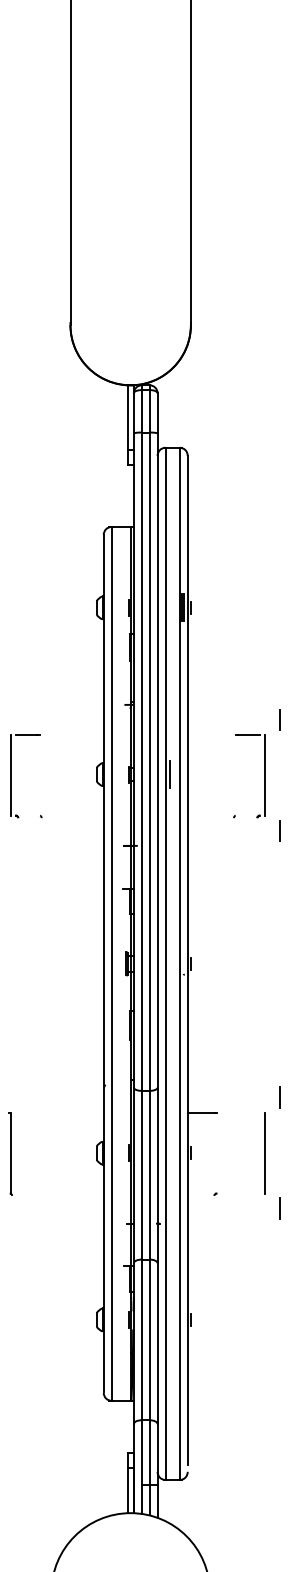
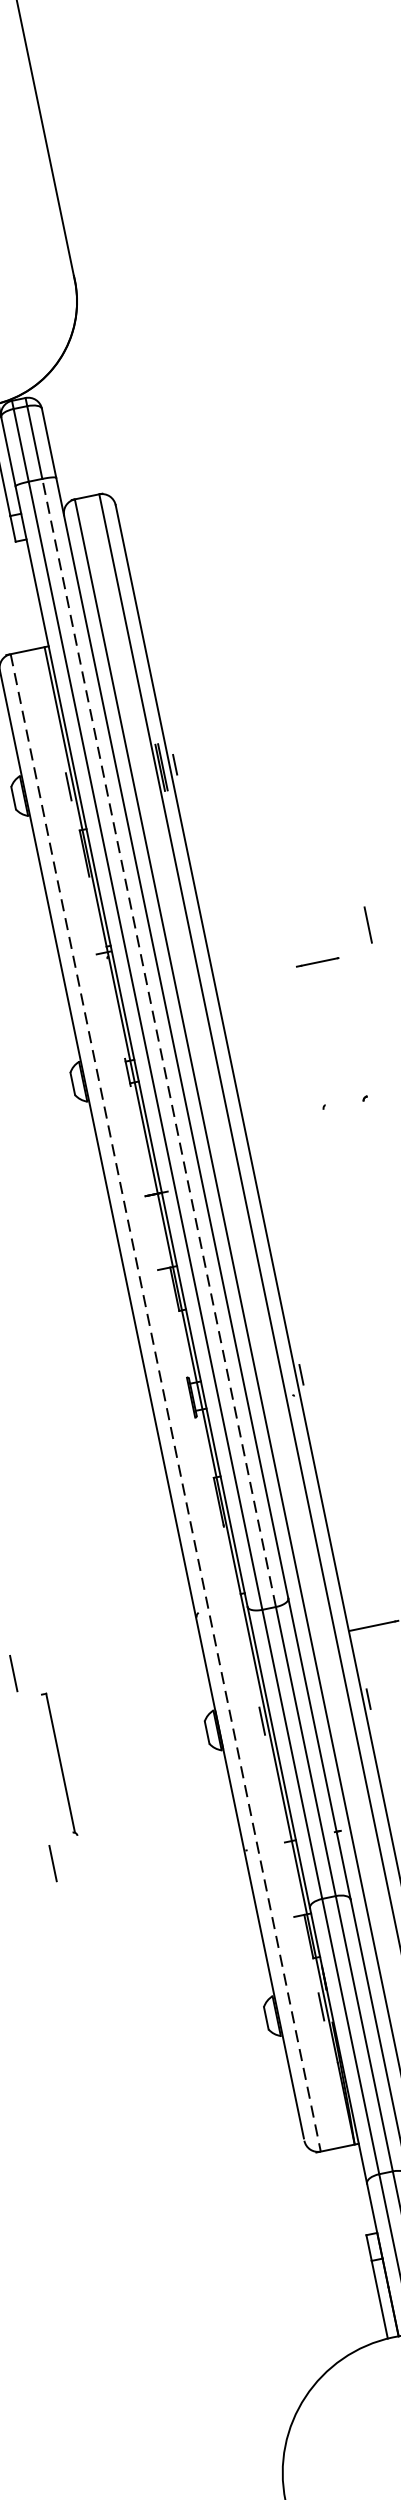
line: (149, 761) -> (158, 1042), solid -> dashed
line: (170, 774) -> (199, 1057), removed
line: (264, 775) -> (360, 1025), removed
line: (111, 963) -> (165, 1402), solid -> dashed

